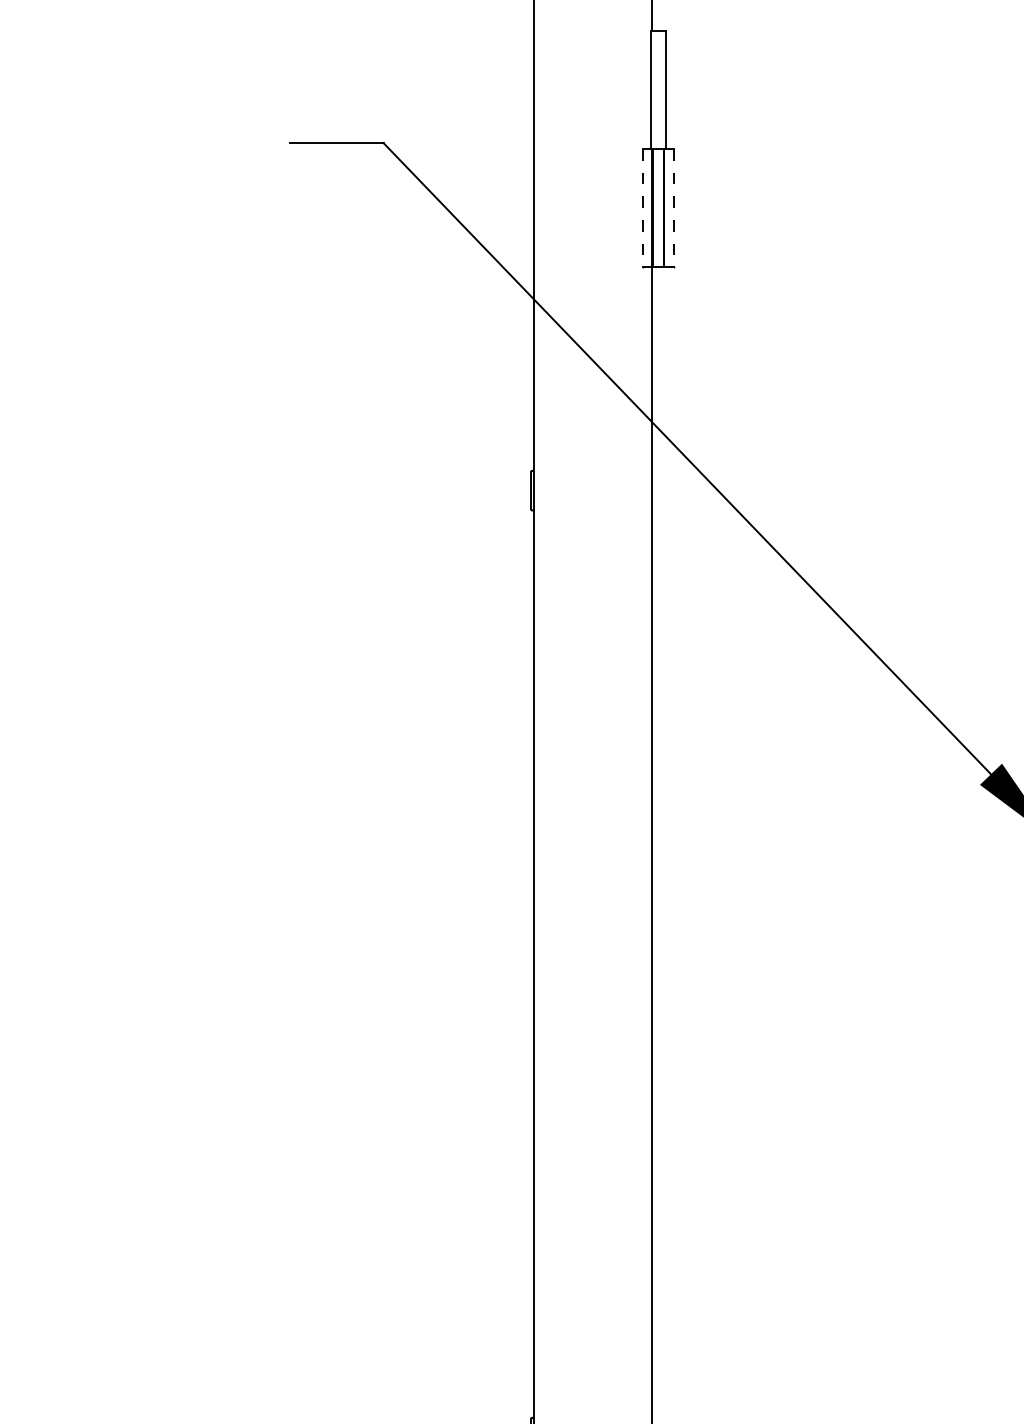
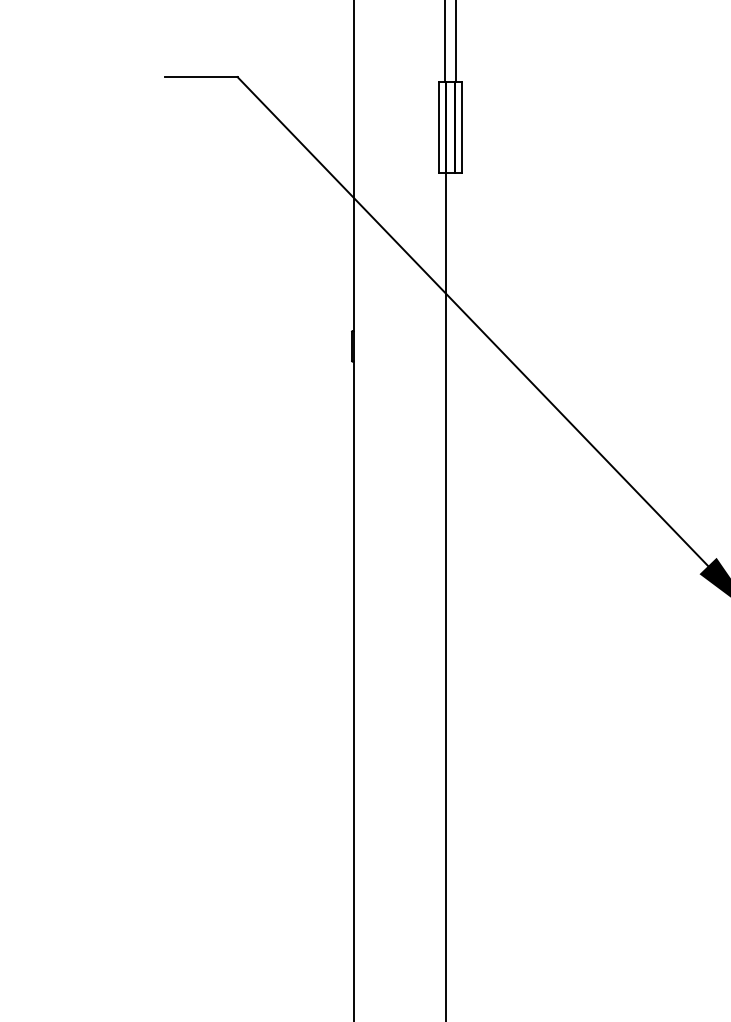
line: (642, 208) -> (438, 127), dashed -> solid
line: (673, 208) -> (462, 127), dashed -> solid

